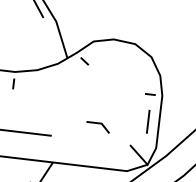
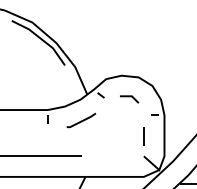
line: (56, 90) -> (81, 120), added
line: (147, 121) -> (143, 136), moved
line: (98, 124) -> (129, 97), moved

